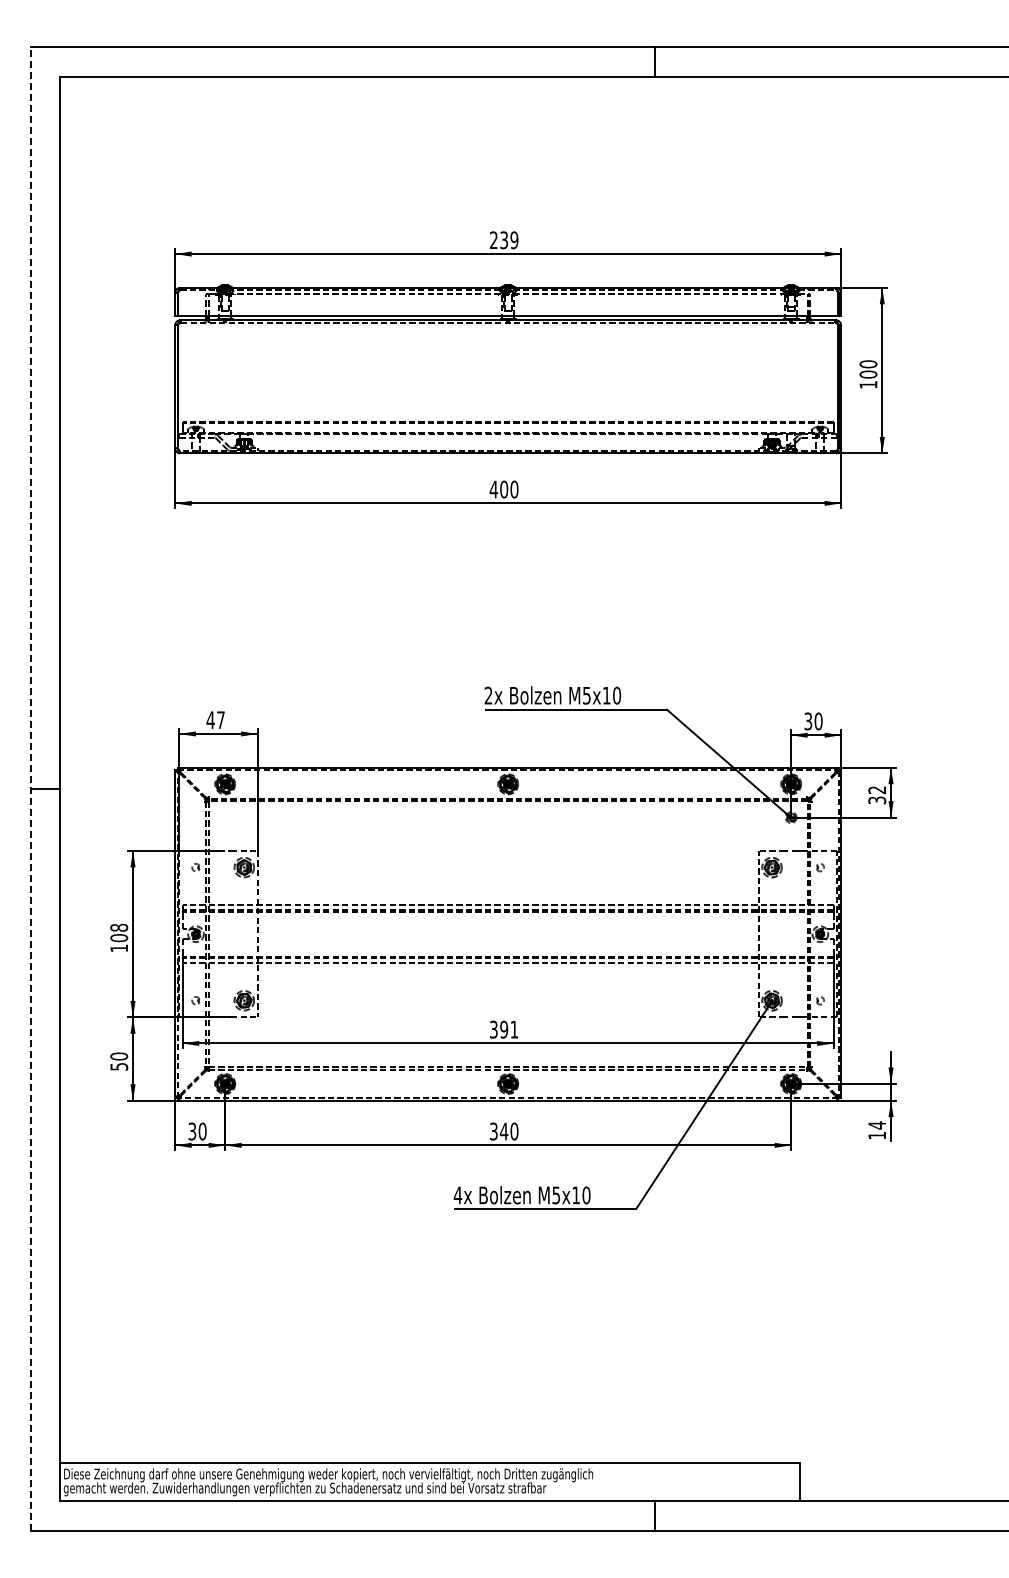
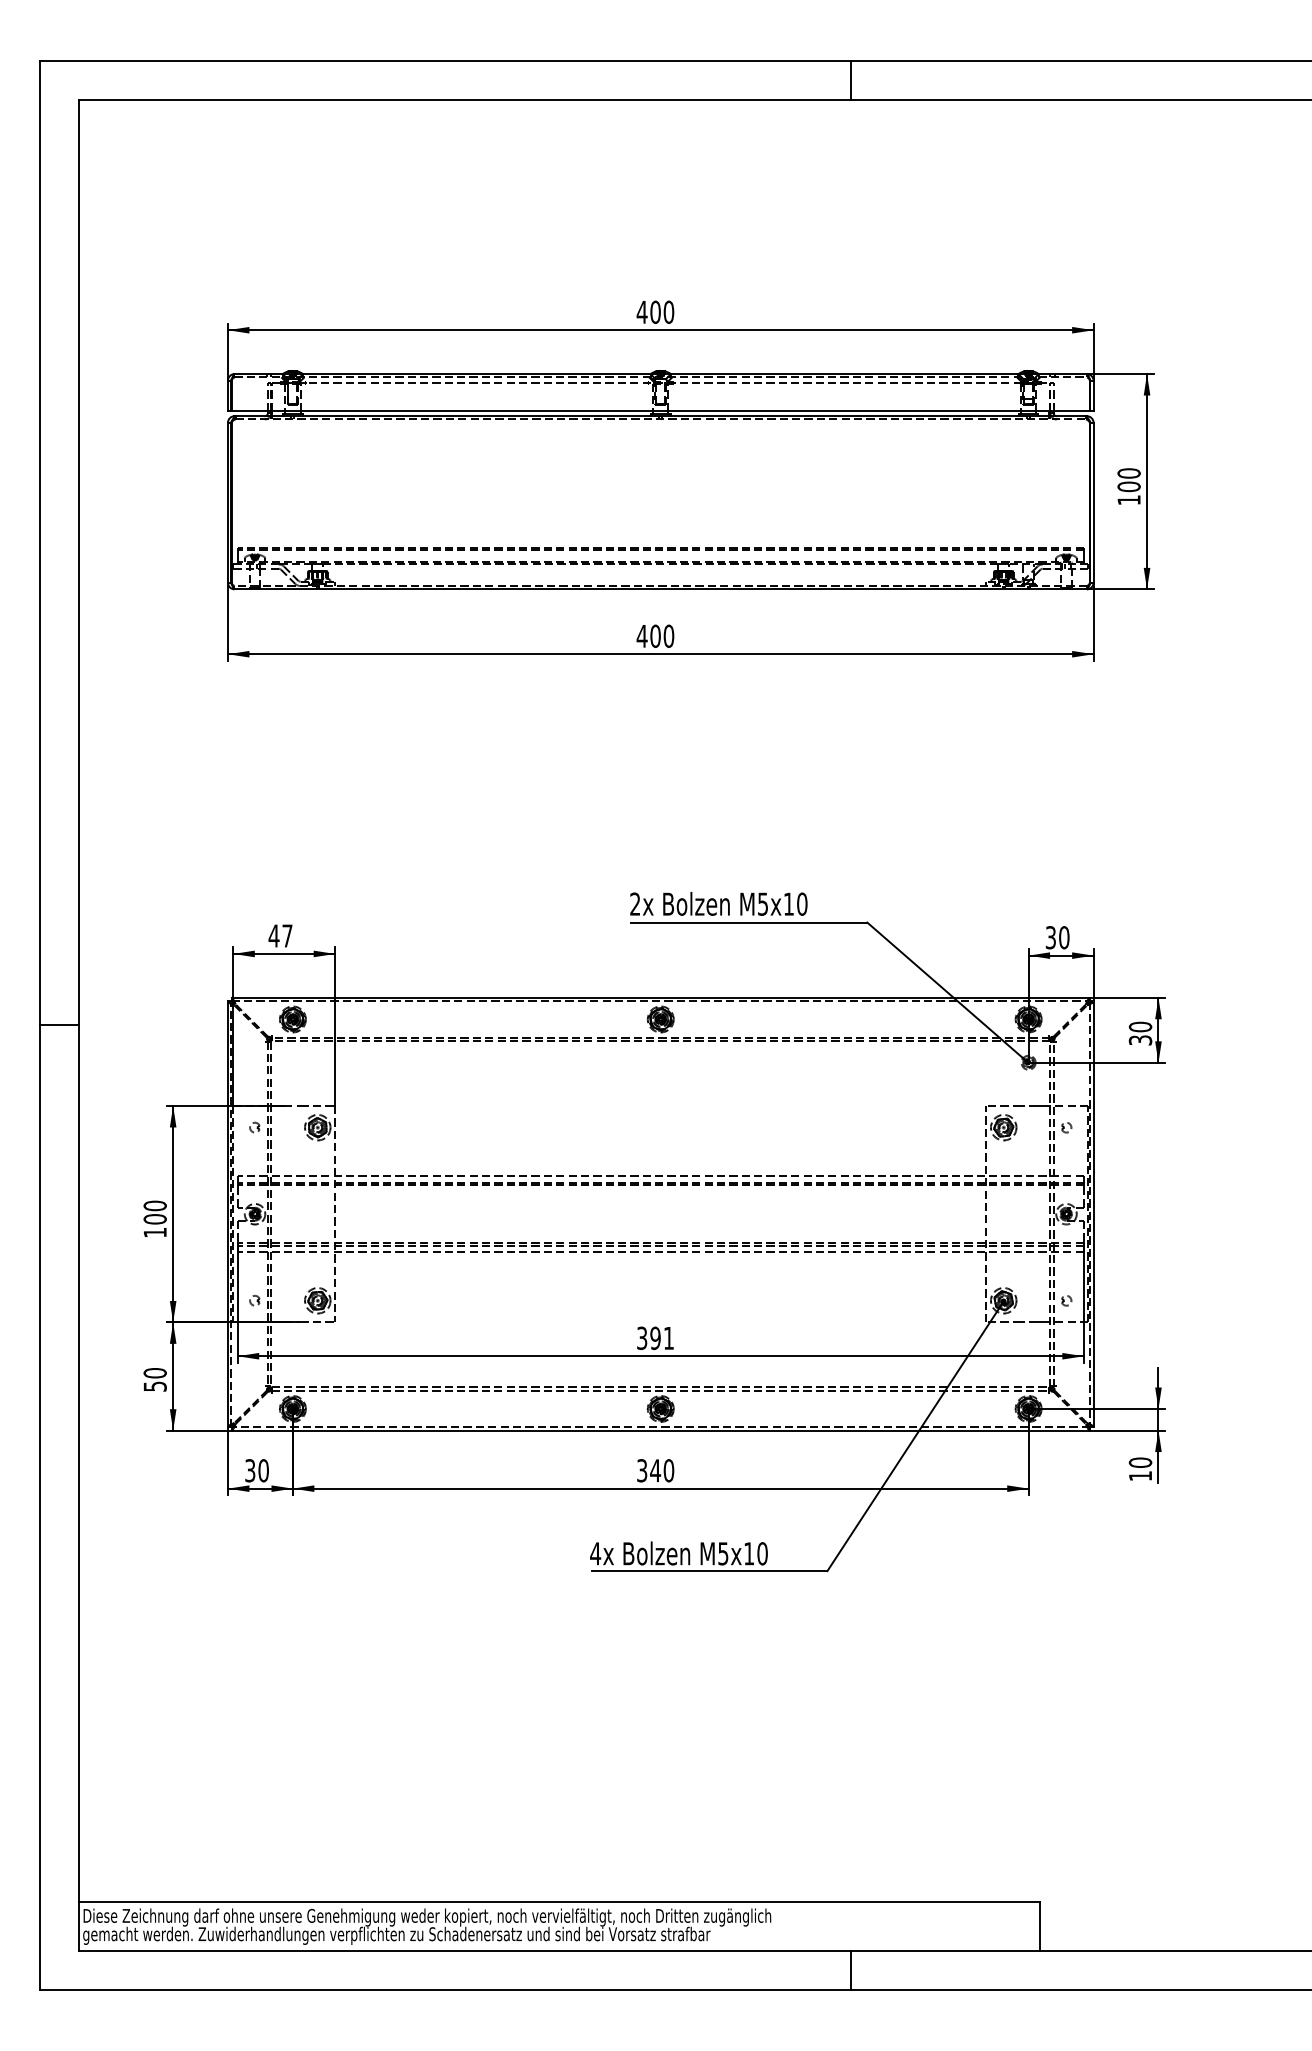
text: (503, 240) -> (654, 312), 239 -> 400
line: (30, 789) -> (39, 1026), dashed -> solid
text: (877, 790) -> (1140, 1027), 32 -> 30
text: (118, 927) -> (154, 1205), 108 -> 100
text: (877, 1125) -> (1140, 1462), 14 -> 10

